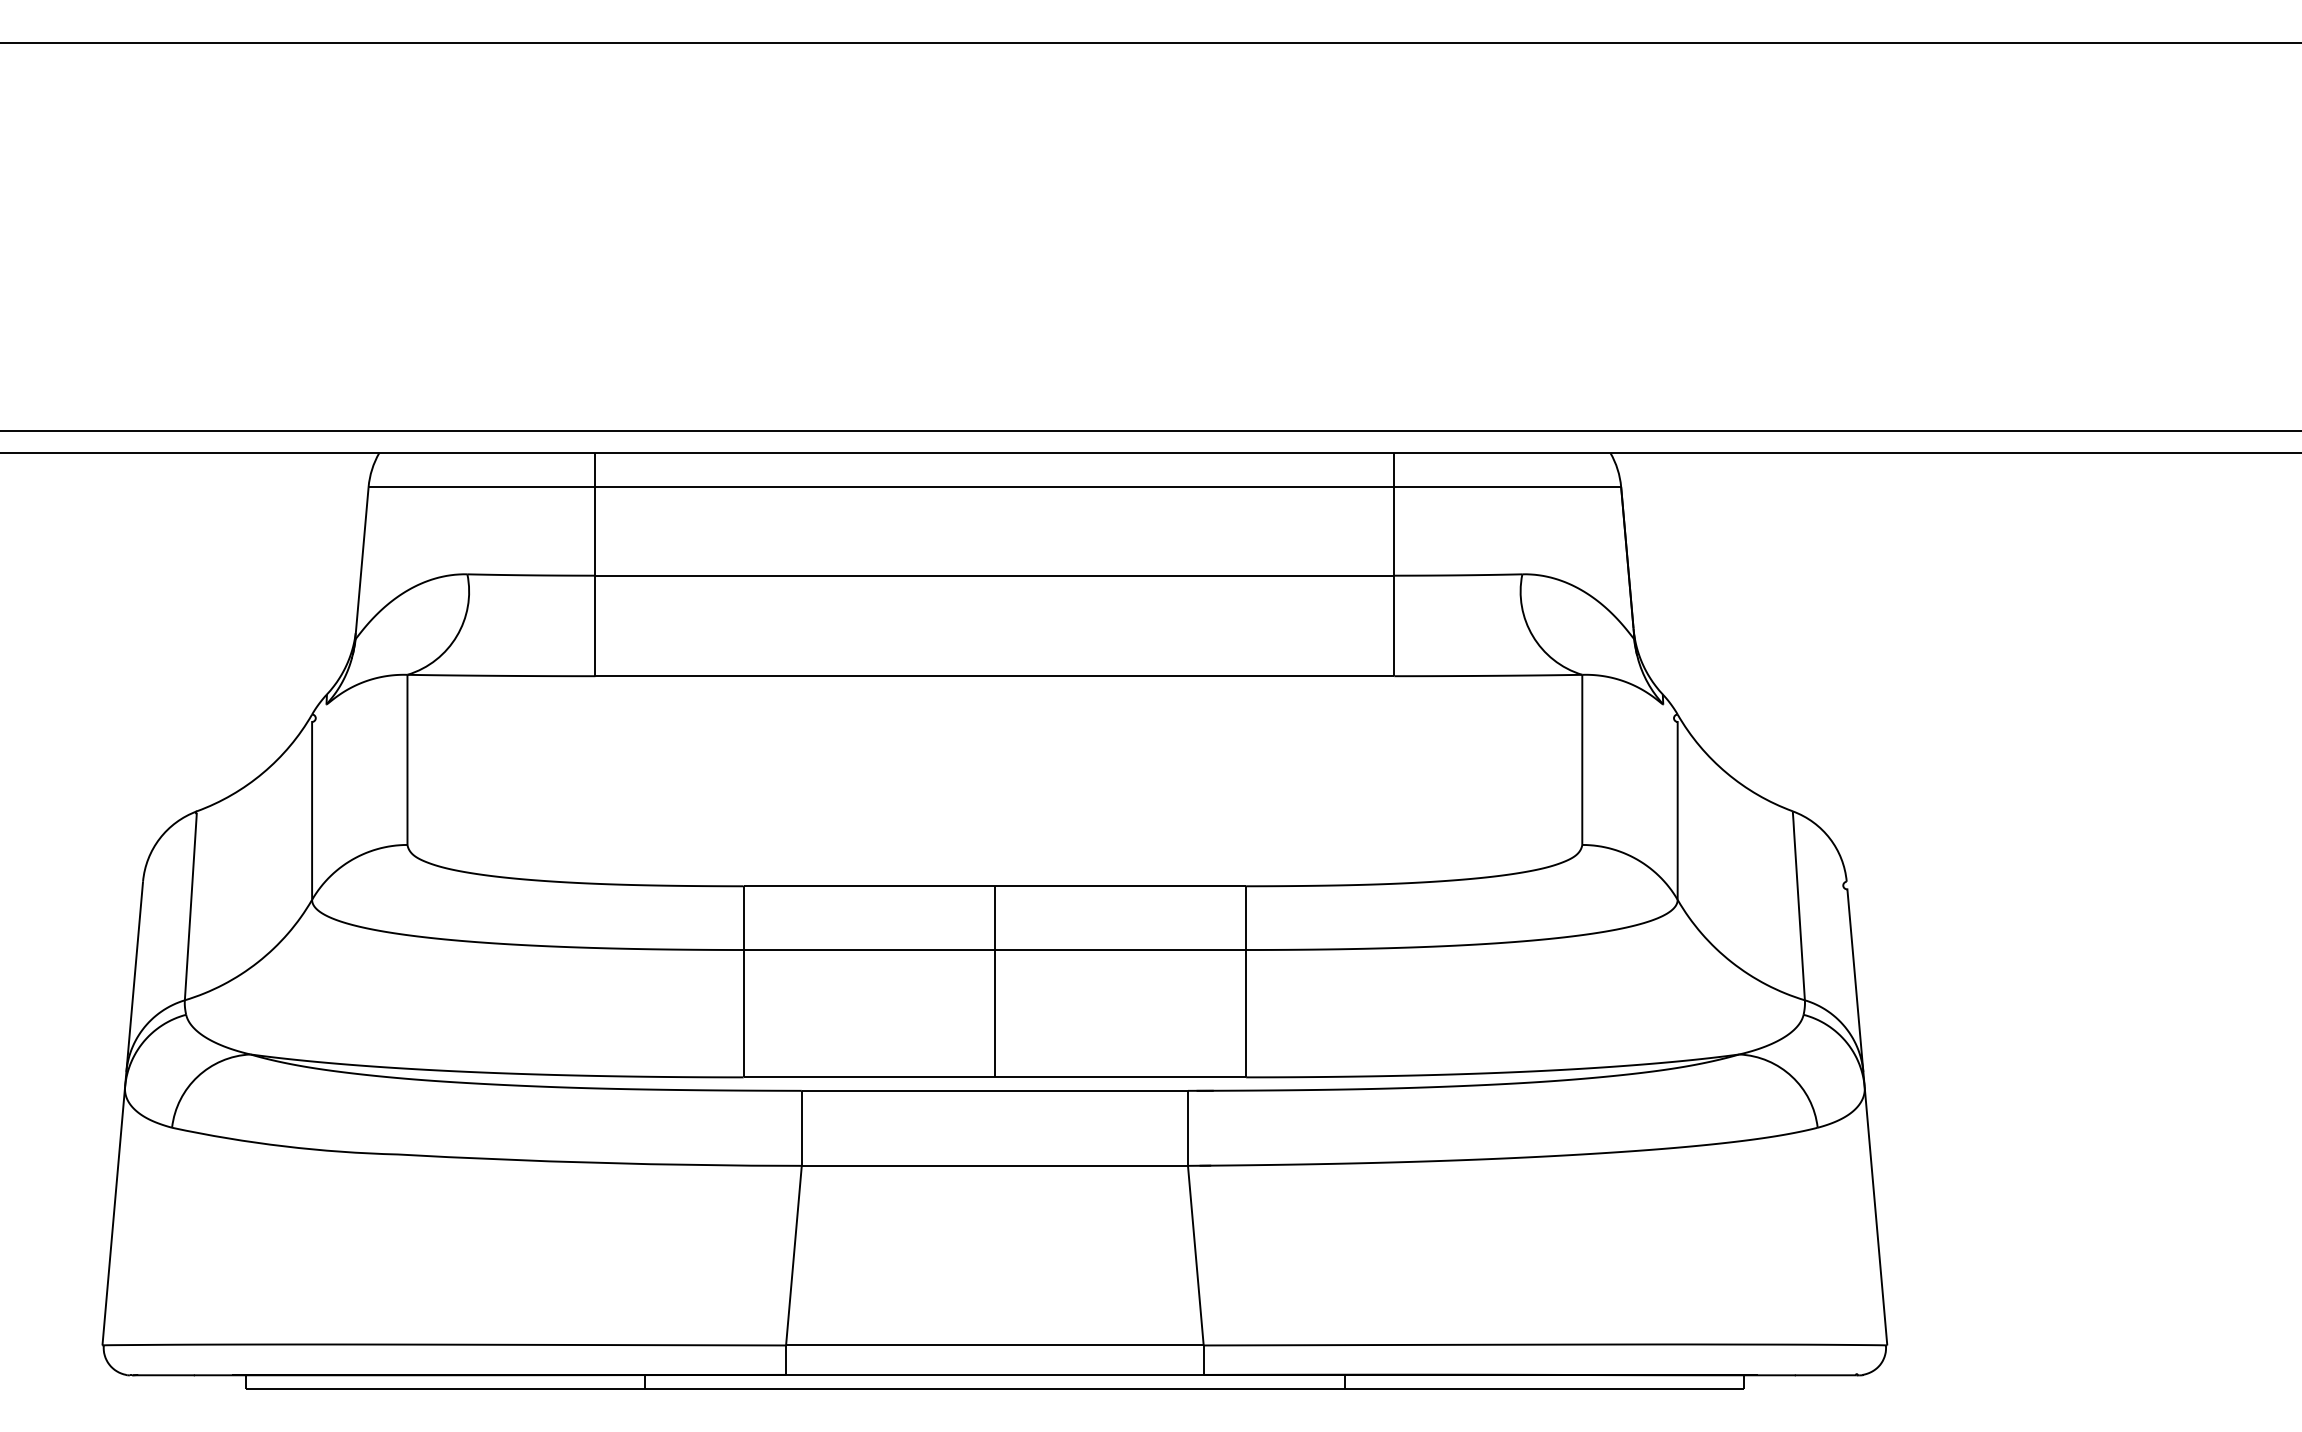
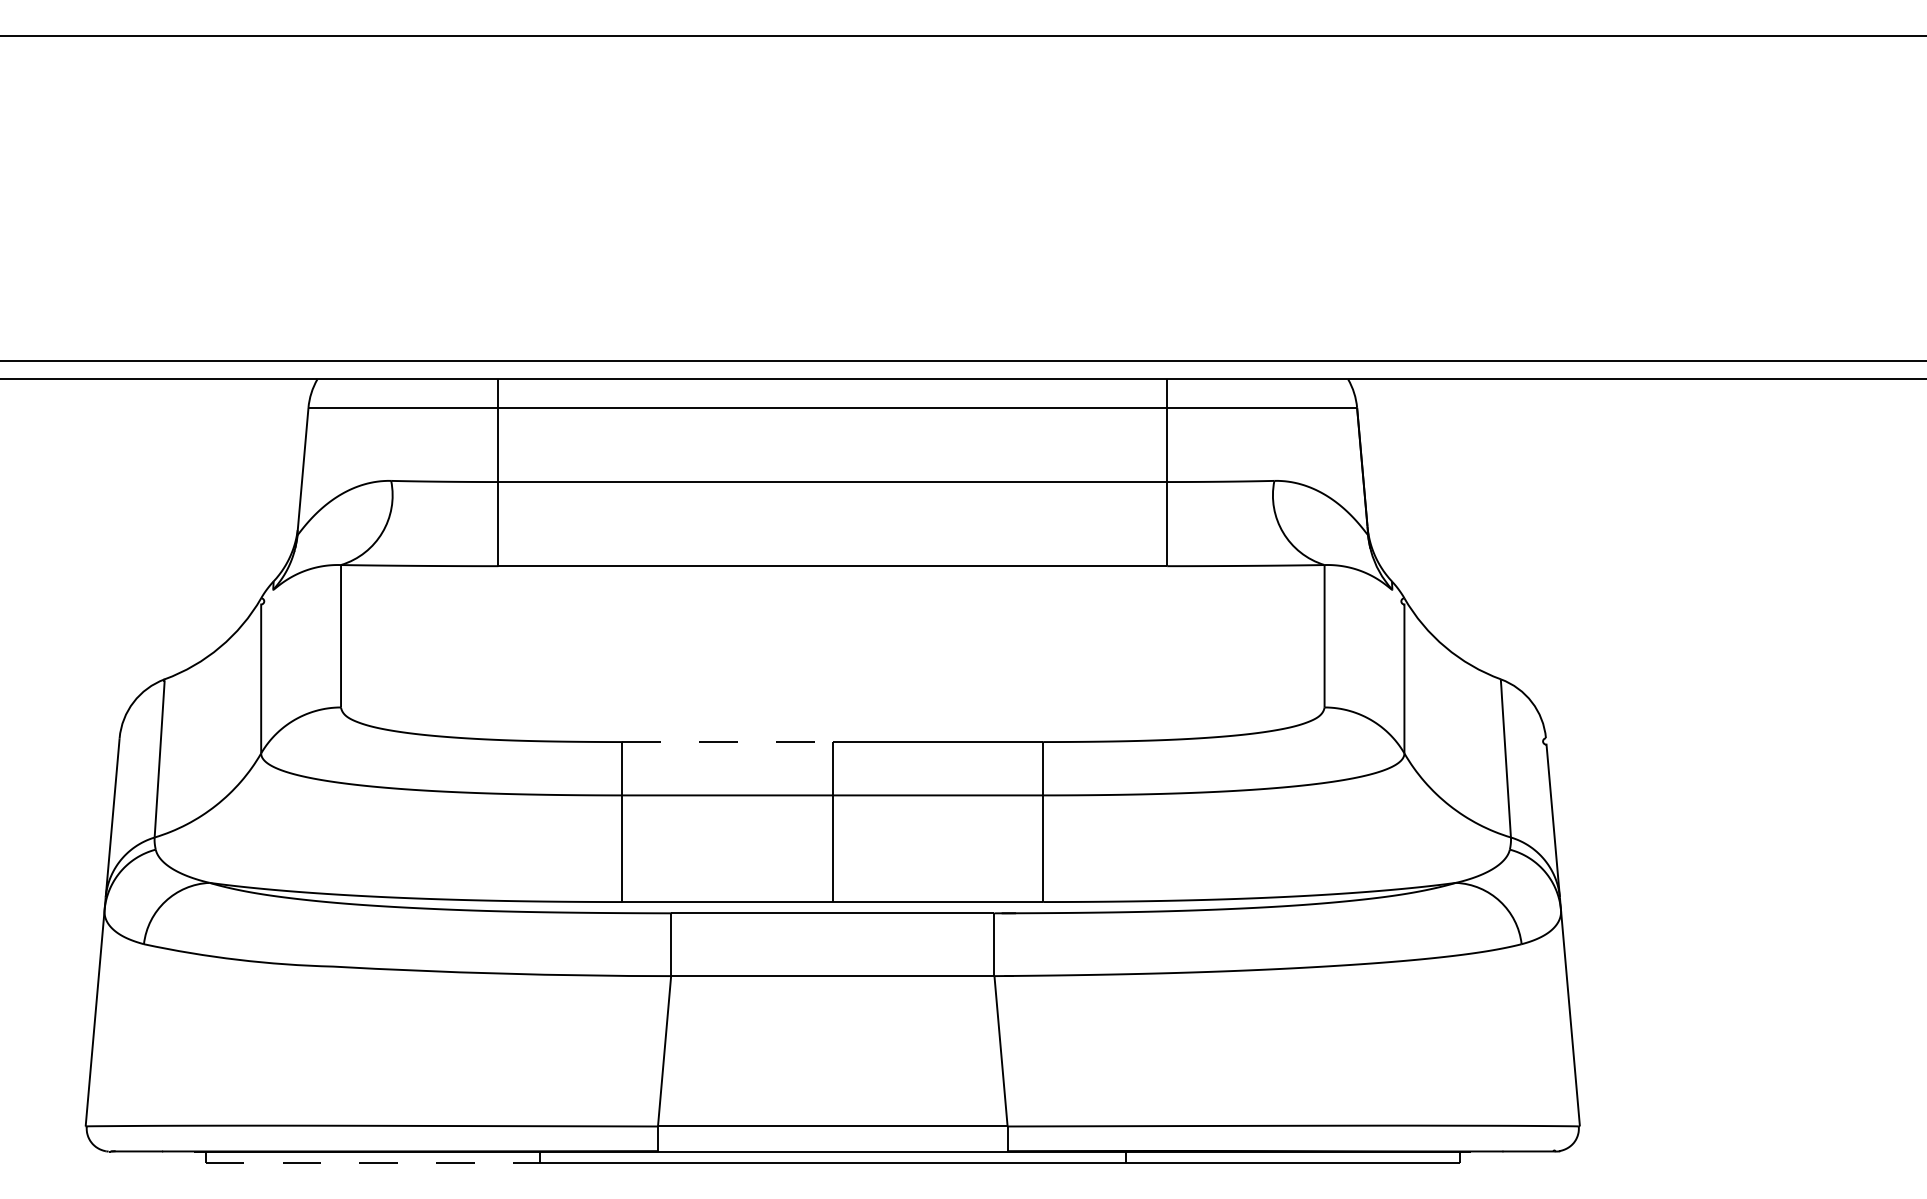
line: (869, 886) -> (727, 742), solid -> dashed
line: (445, 1389) -> (372, 1163), solid -> dashed

